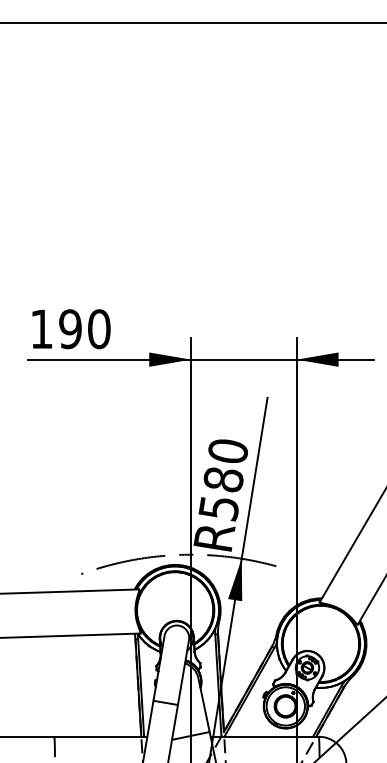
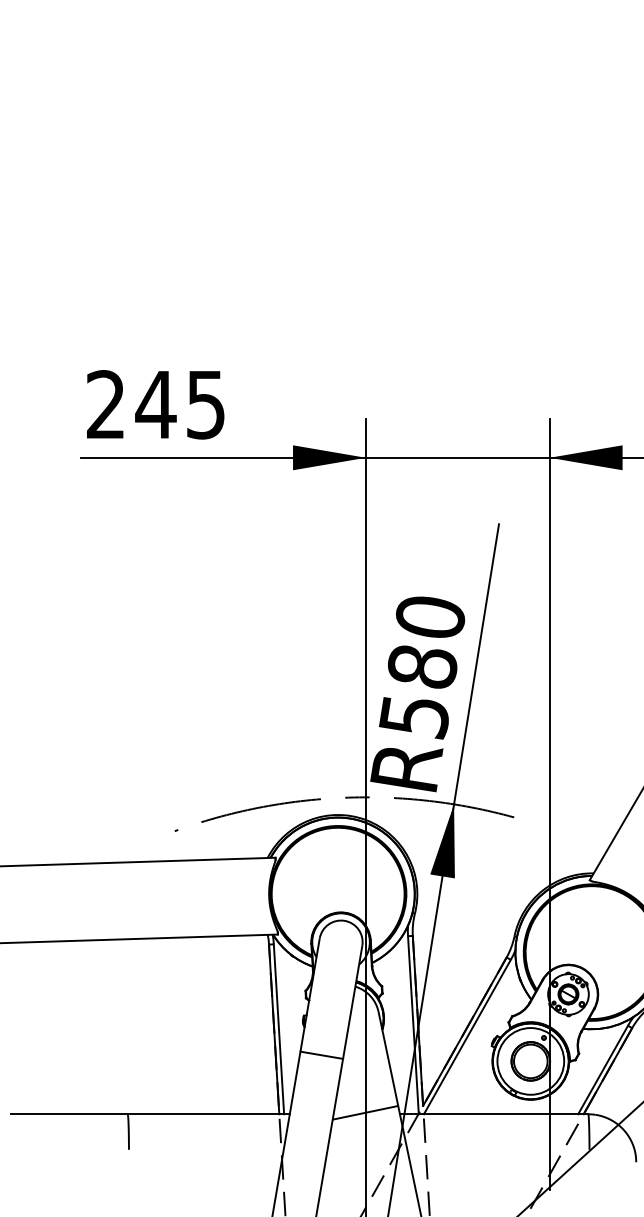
text: (70, 329) -> (155, 405), 190 -> 245

